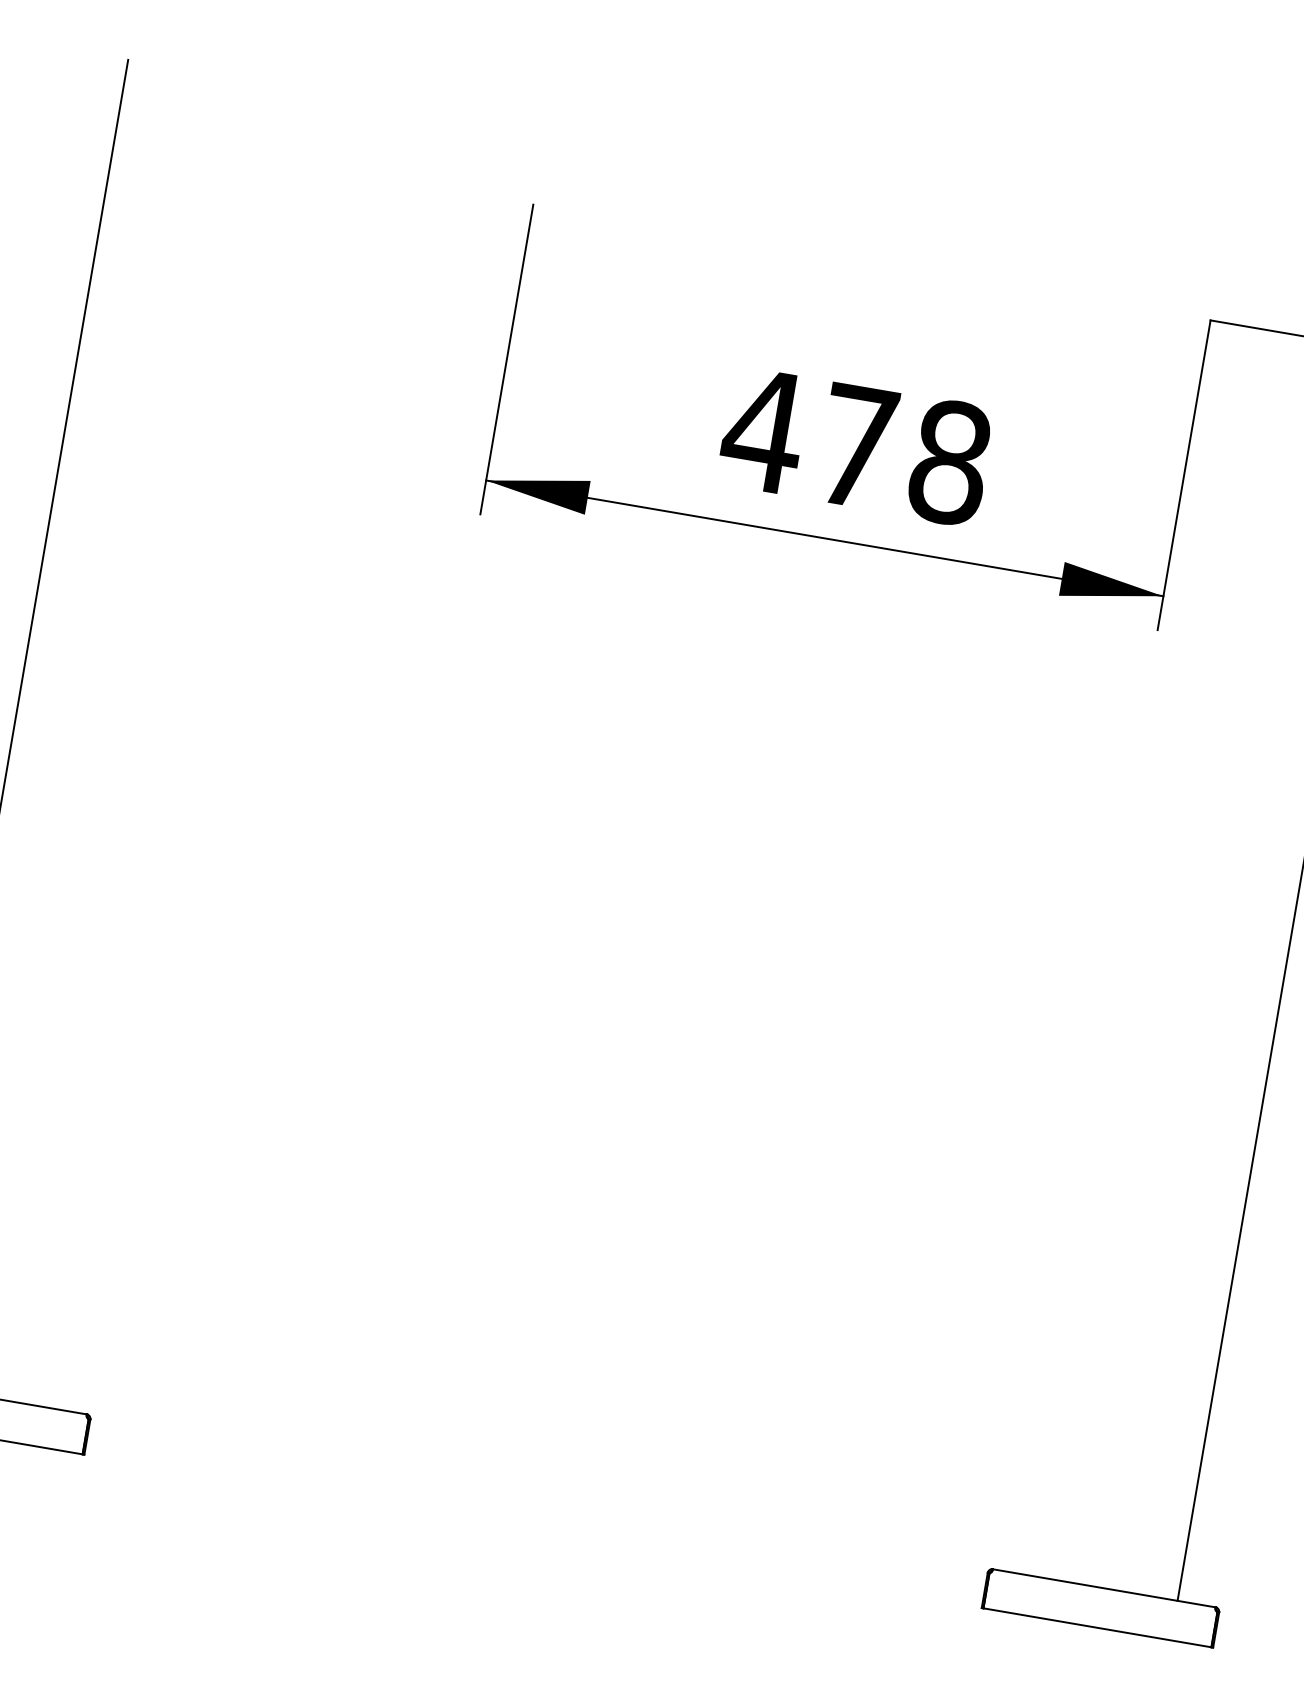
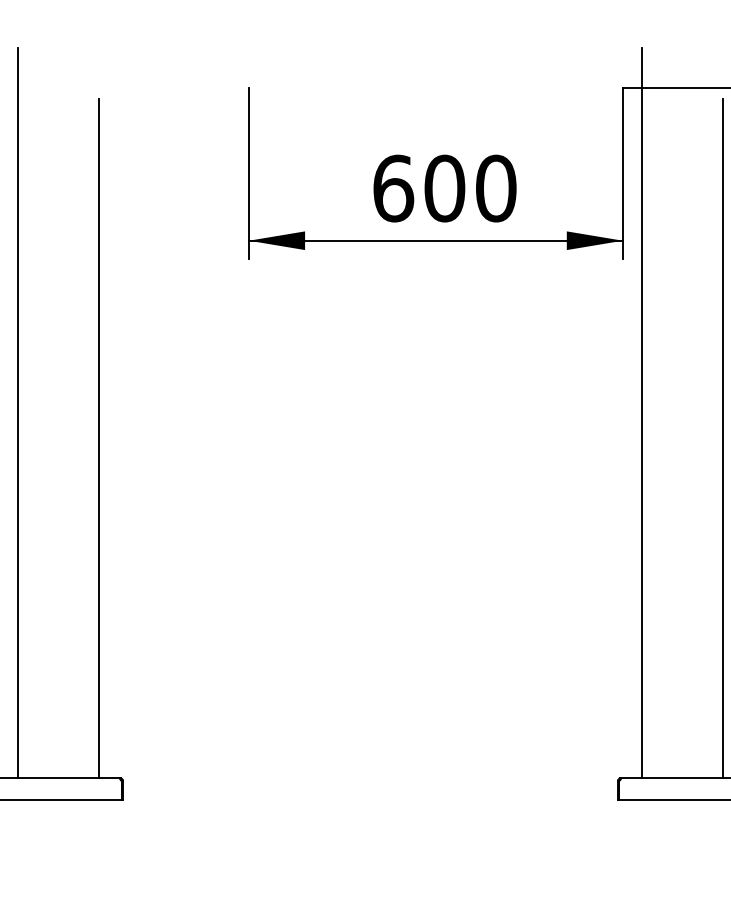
text: (854, 446) -> (443, 188), 478 -> 600
line: (154, 792) -> (99, 438), added
line: (1143, 913) -> (641, 412), added

